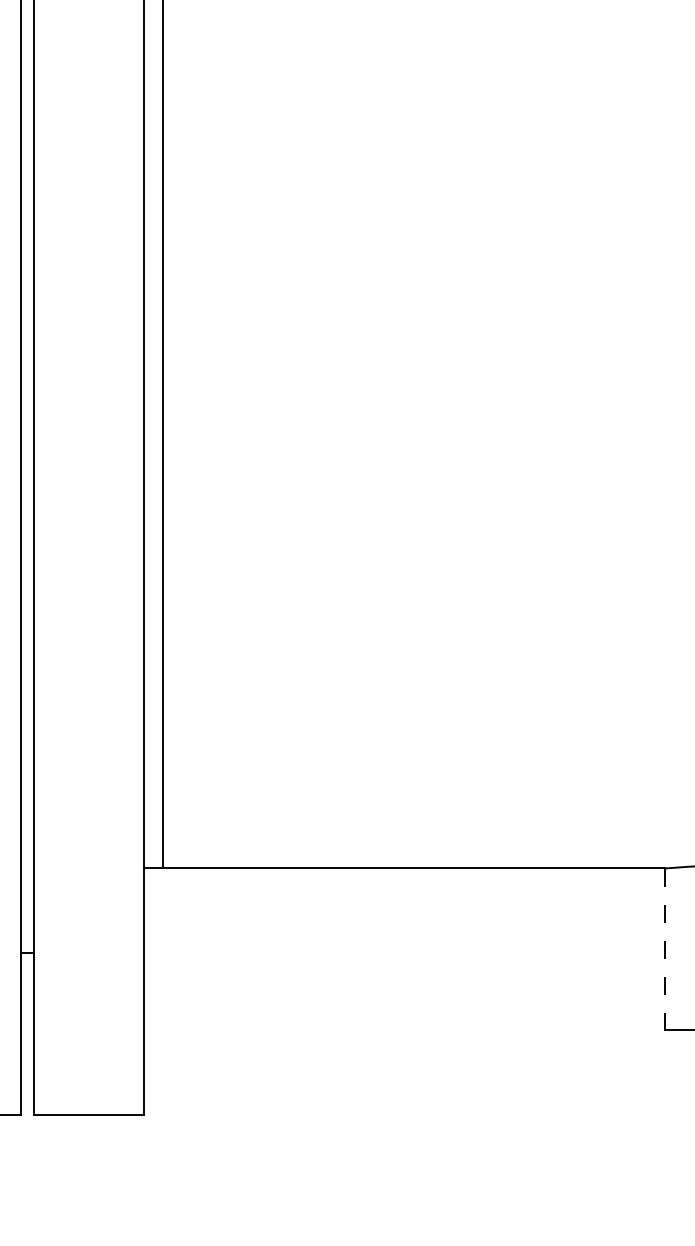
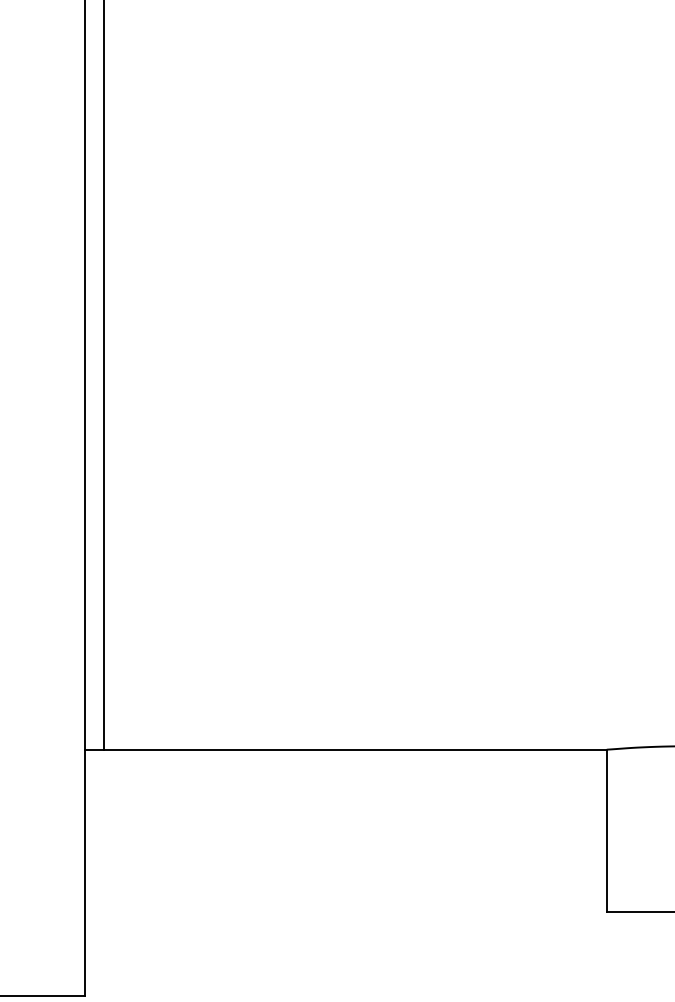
line: (665, 949) -> (606, 830), dashed -> solid

